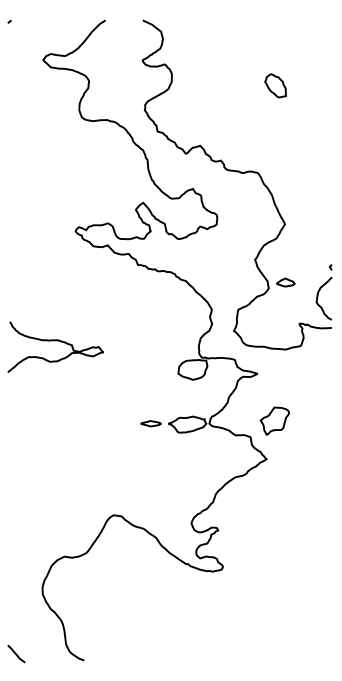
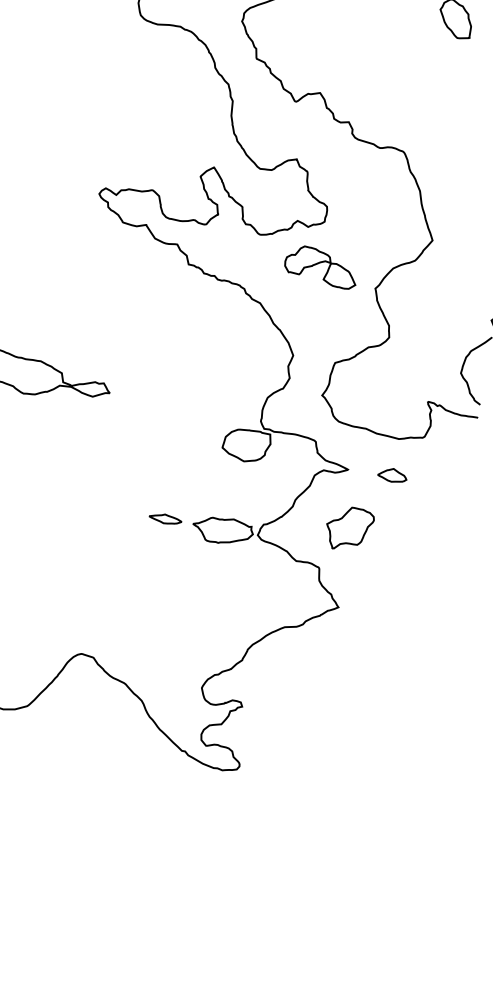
part: (219, 252) -> (321, 267), added
part: (285, 282) -> (392, 475), moved
part: (274, 420) -> (348, 528), moved

